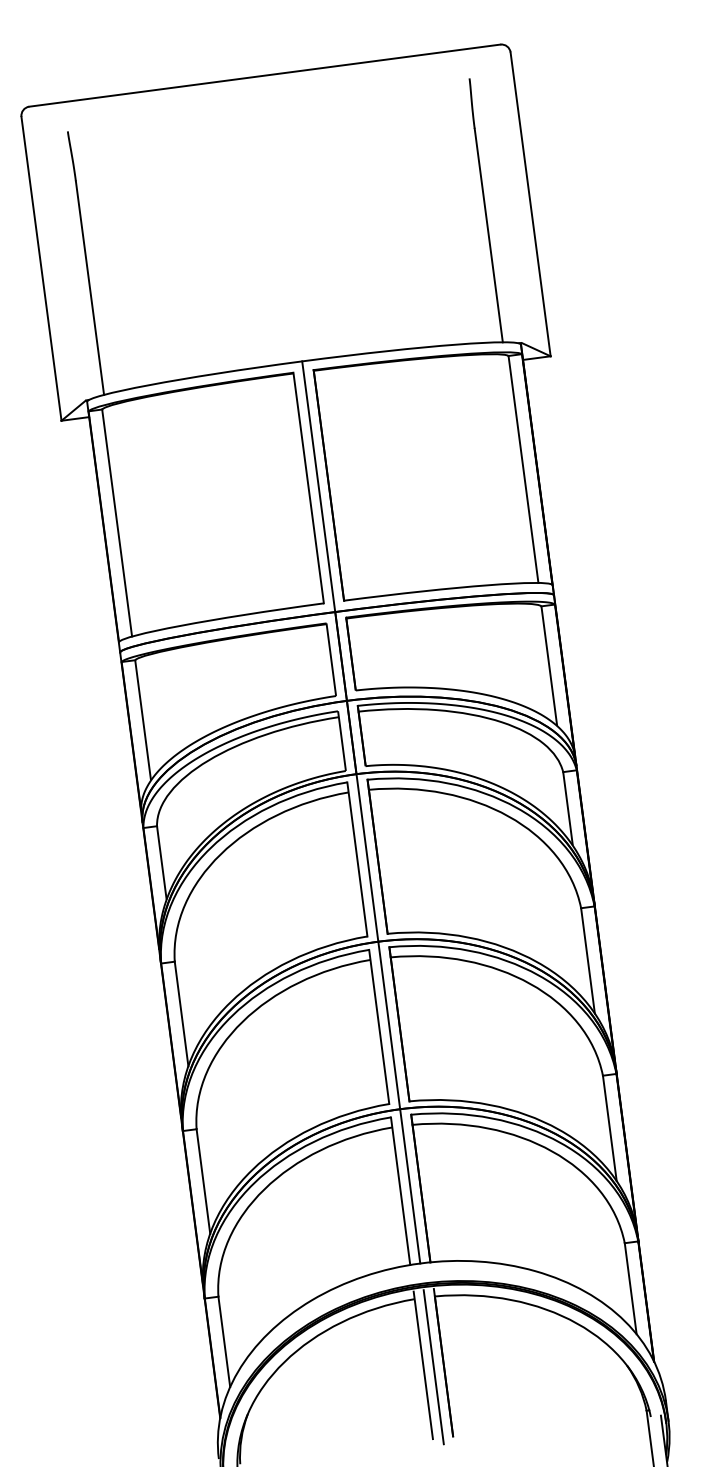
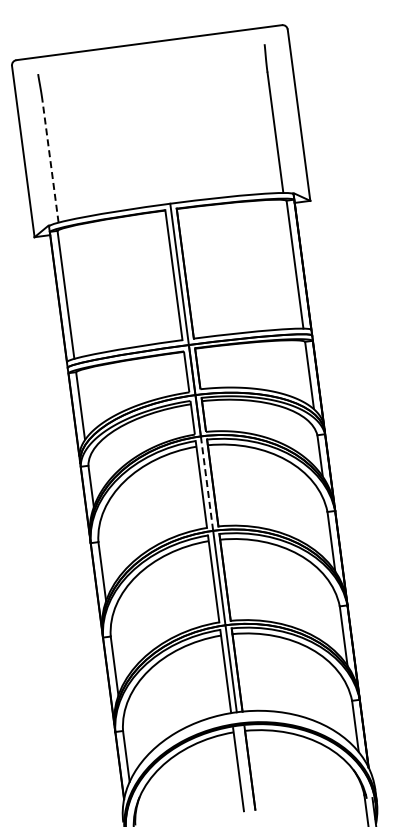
line: (89, 288) -> (50, 162), solid -> dashed
line: (368, 857) -> (207, 483), solid -> dashed
line: (433, 1366) -> (244, 770), removed

